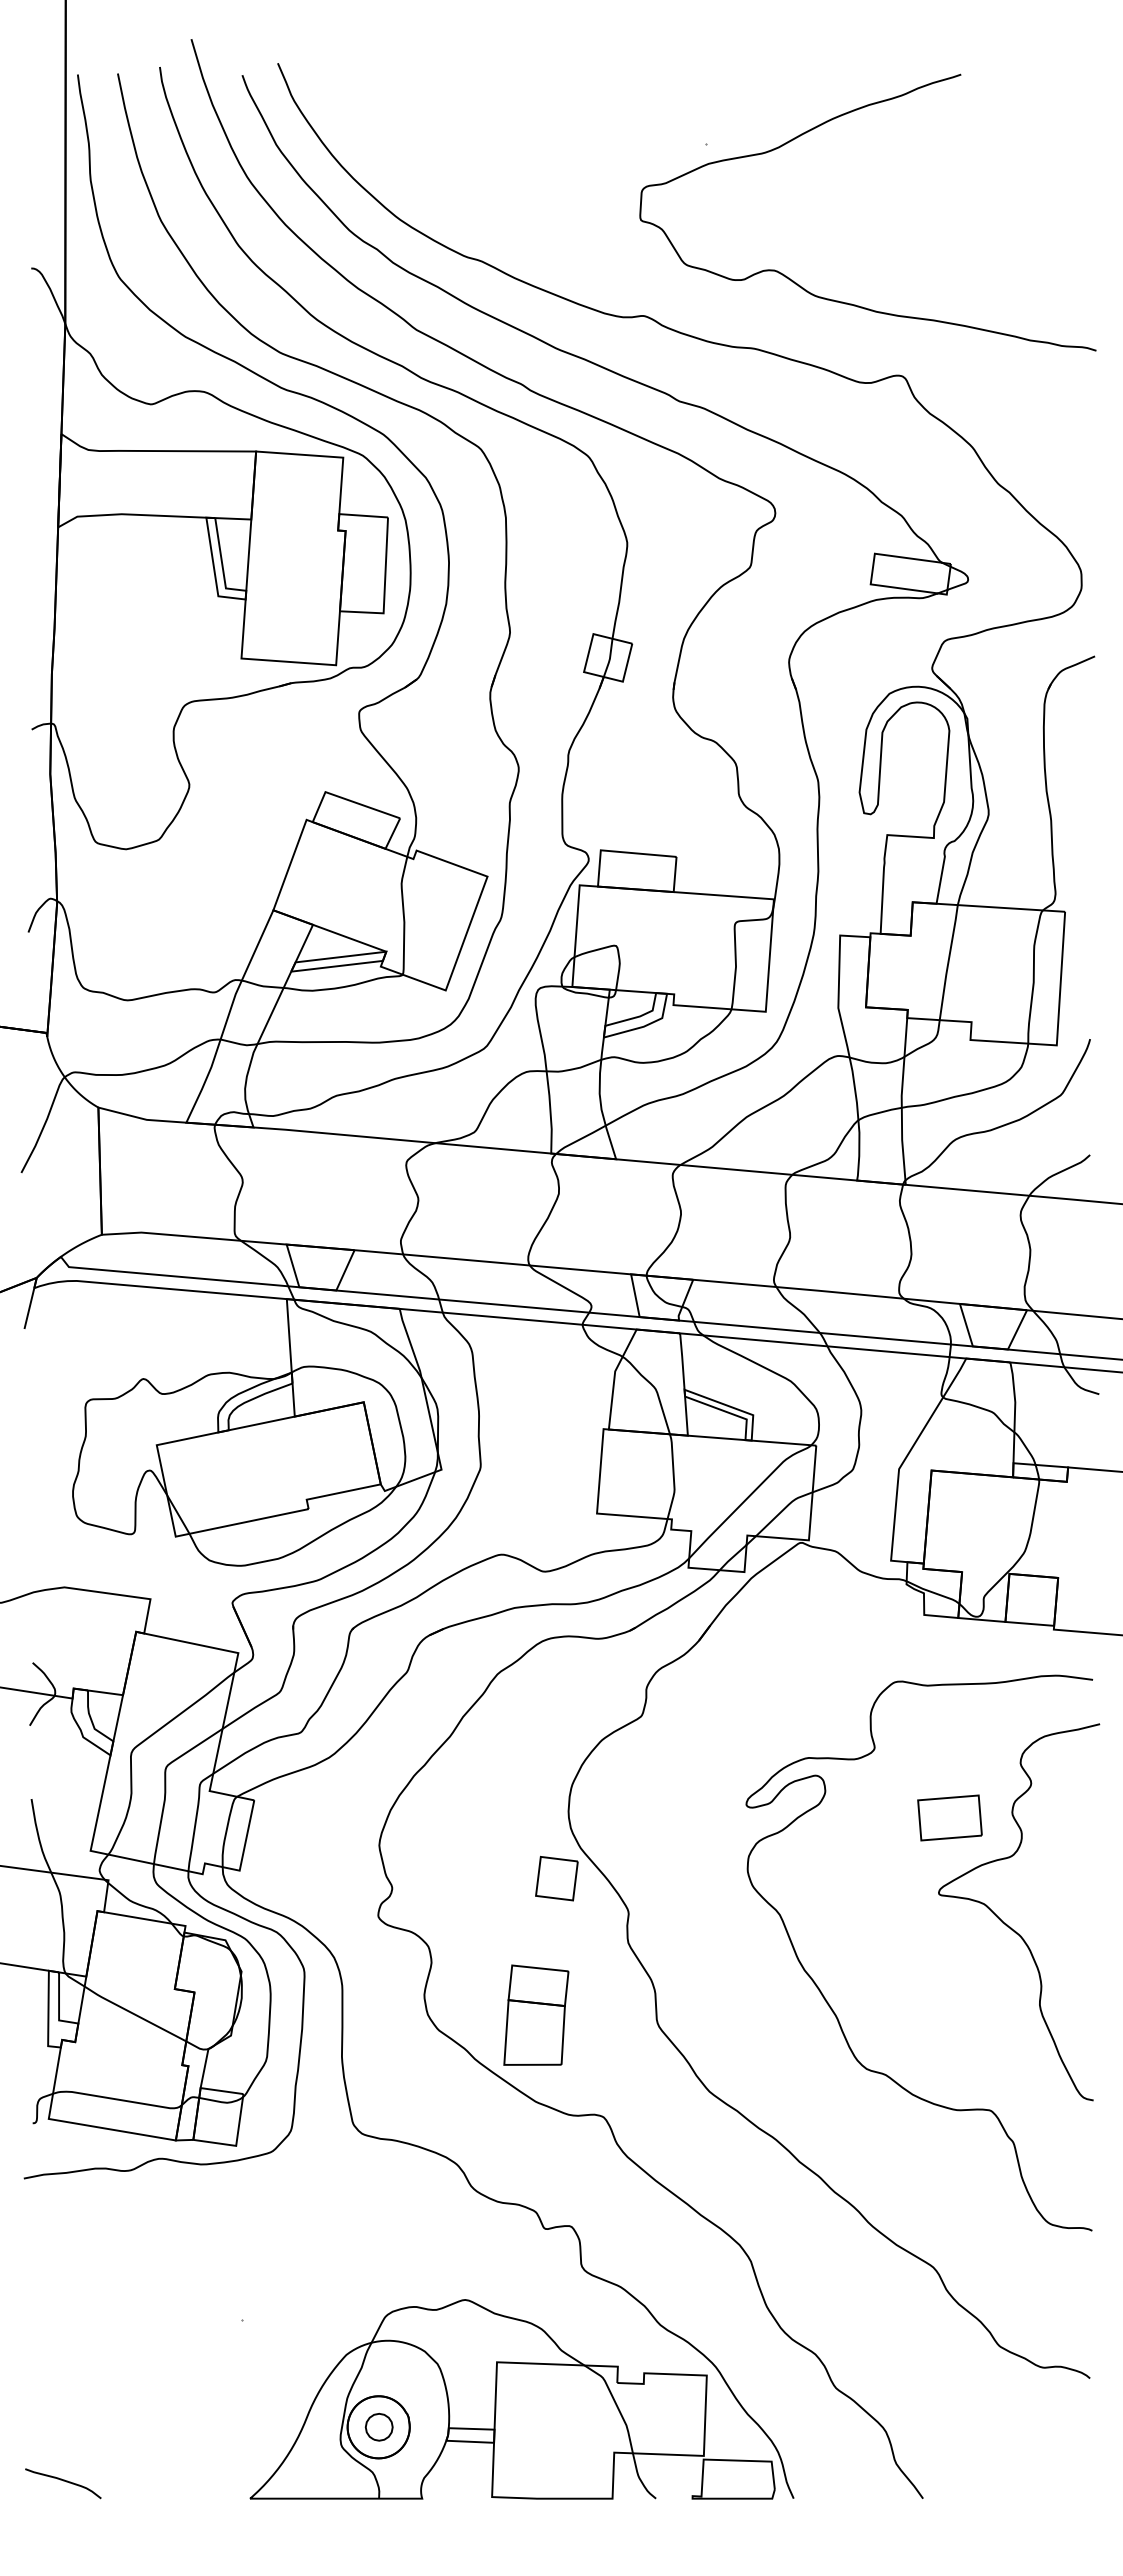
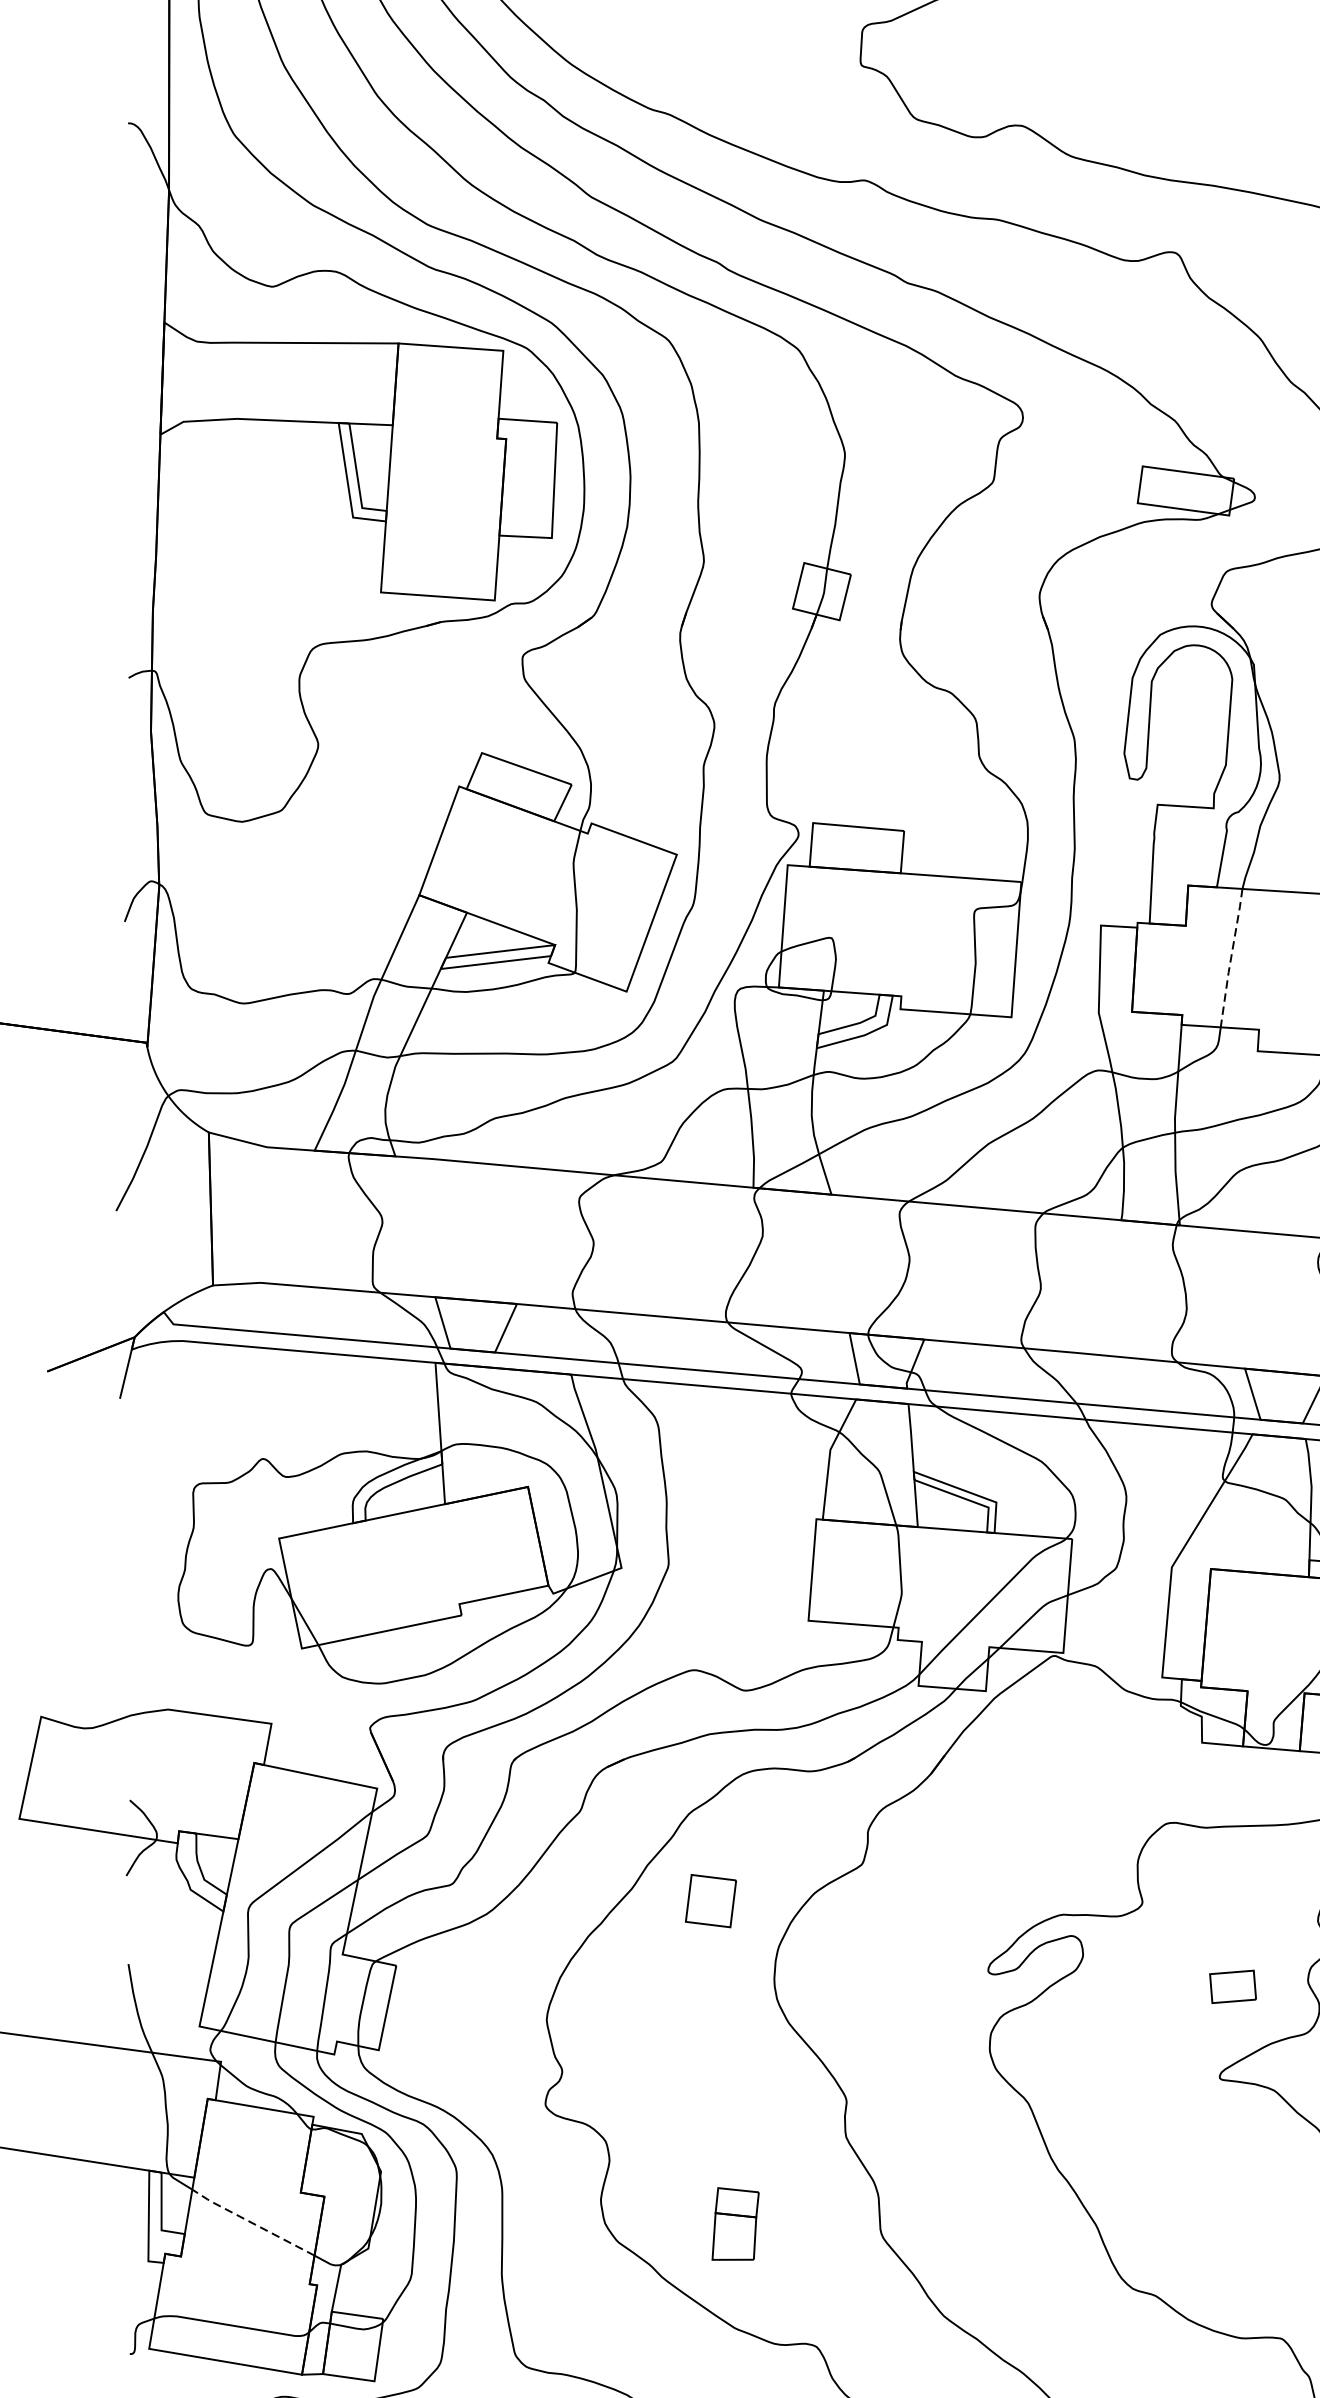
line: (948, 962) -> (1231, 958), solid -> dashed
part: (949, 1817) -> (1232, 1986), size x0.6
part: (556, 1878) -> (710, 1900), moved
line: (133, 2013) -> (251, 2222), solid -> dashed
part: (536, 2014) -> (735, 2223), size x0.6

